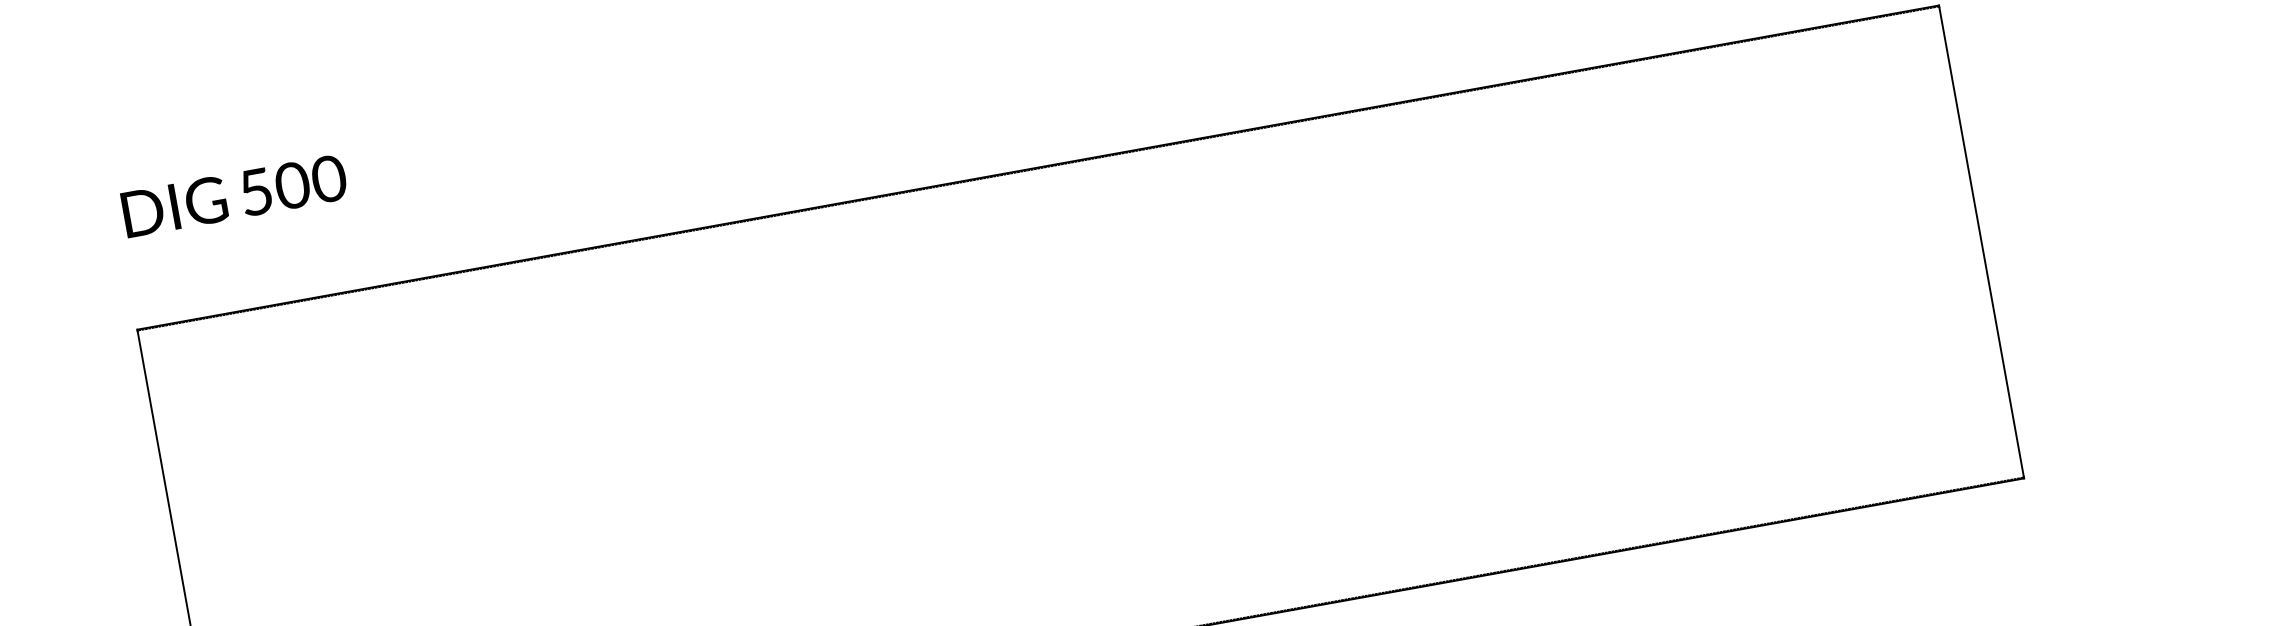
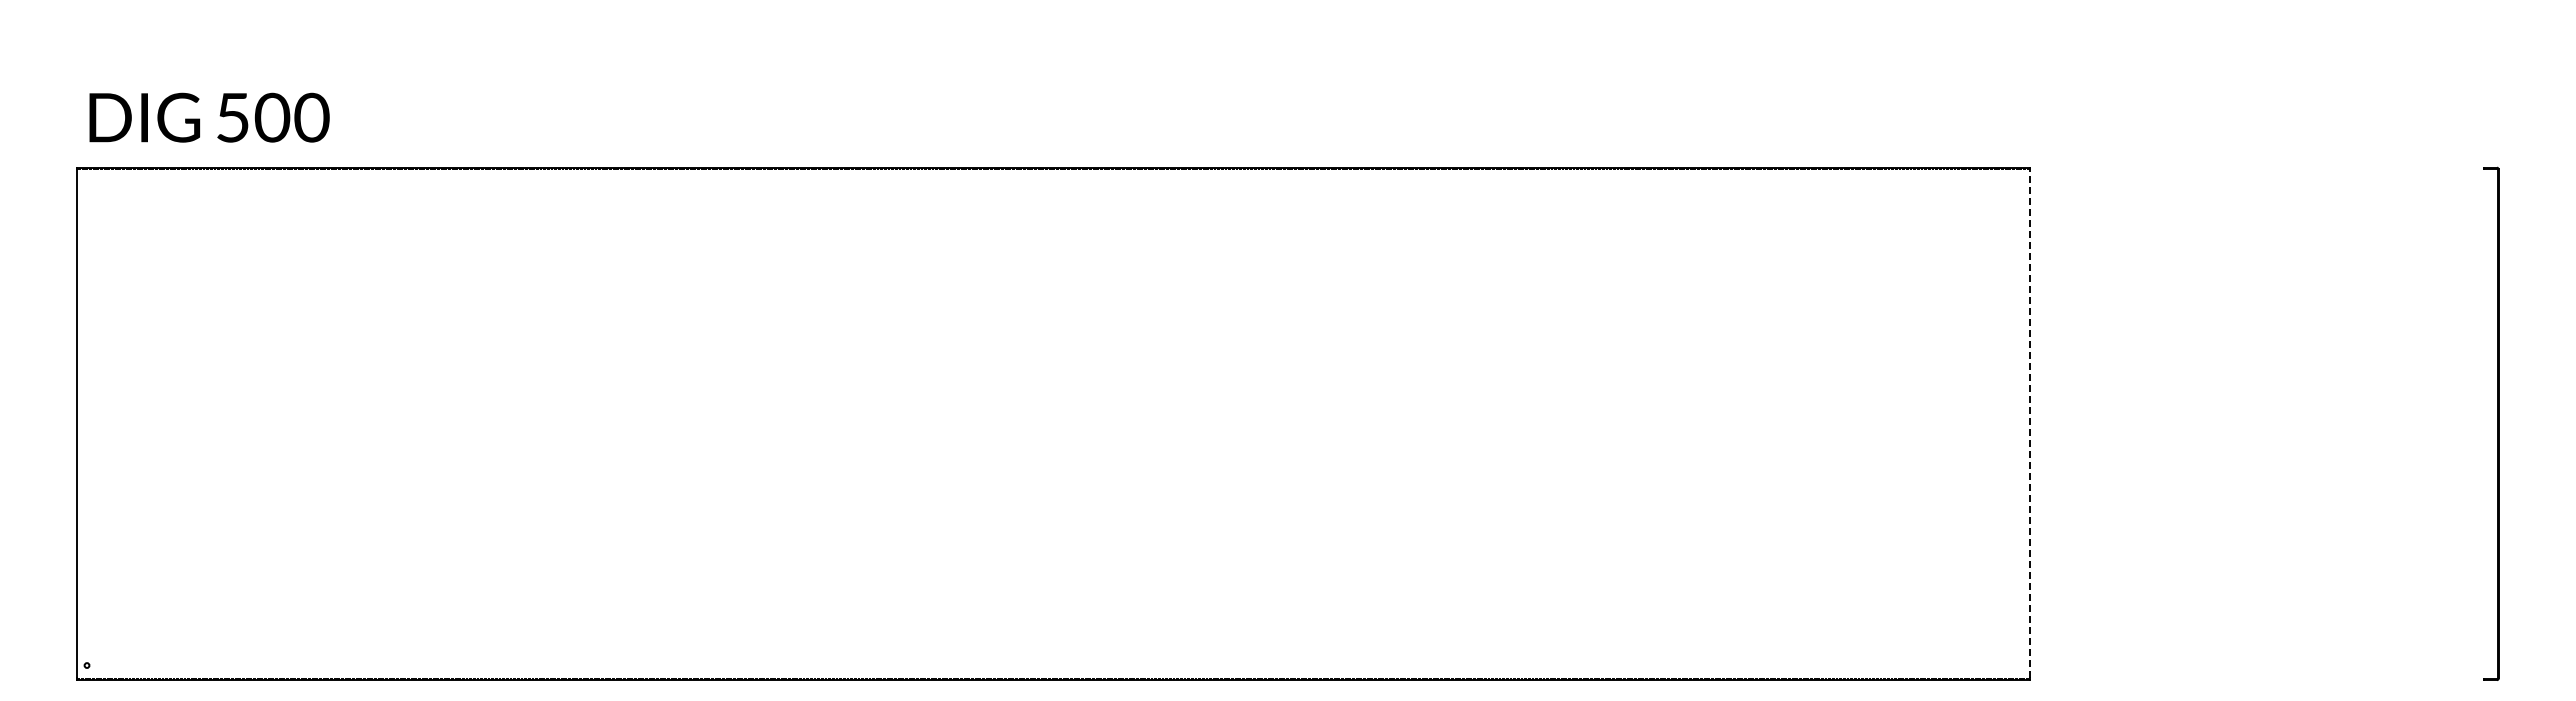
text: (234, 195) -> (209, 117), moved
line: (1981, 241) -> (2029, 423), solid -> dashed

